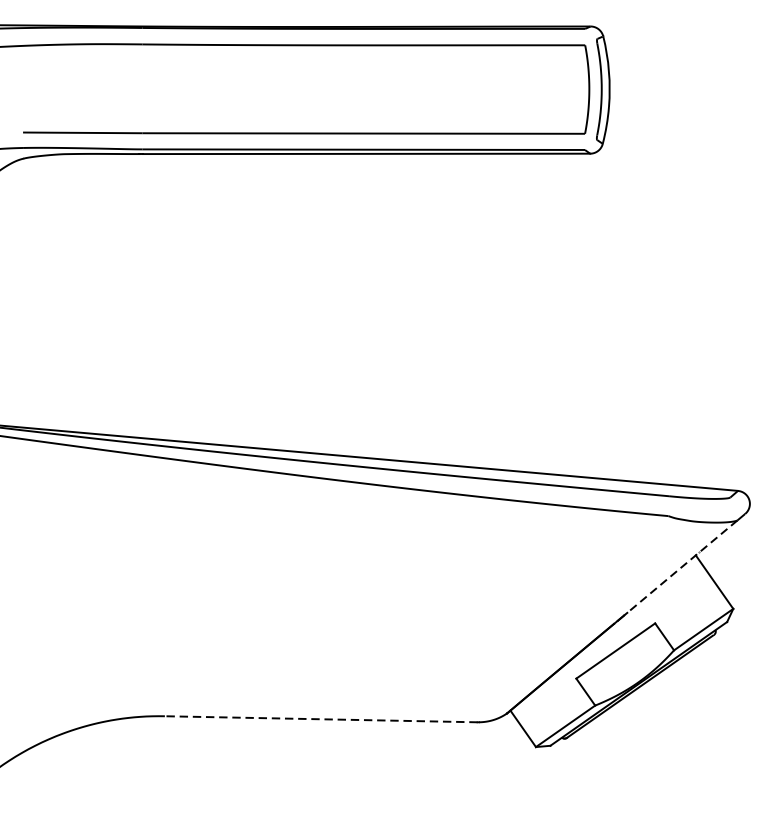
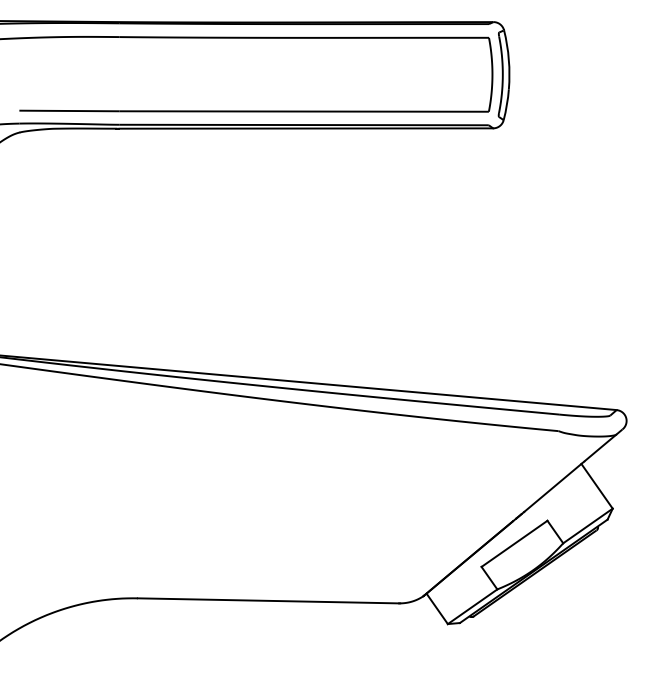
line: (681, 566) -> (569, 473), dashed -> solid
line: (321, 718) -> (268, 600), dashed -> solid

